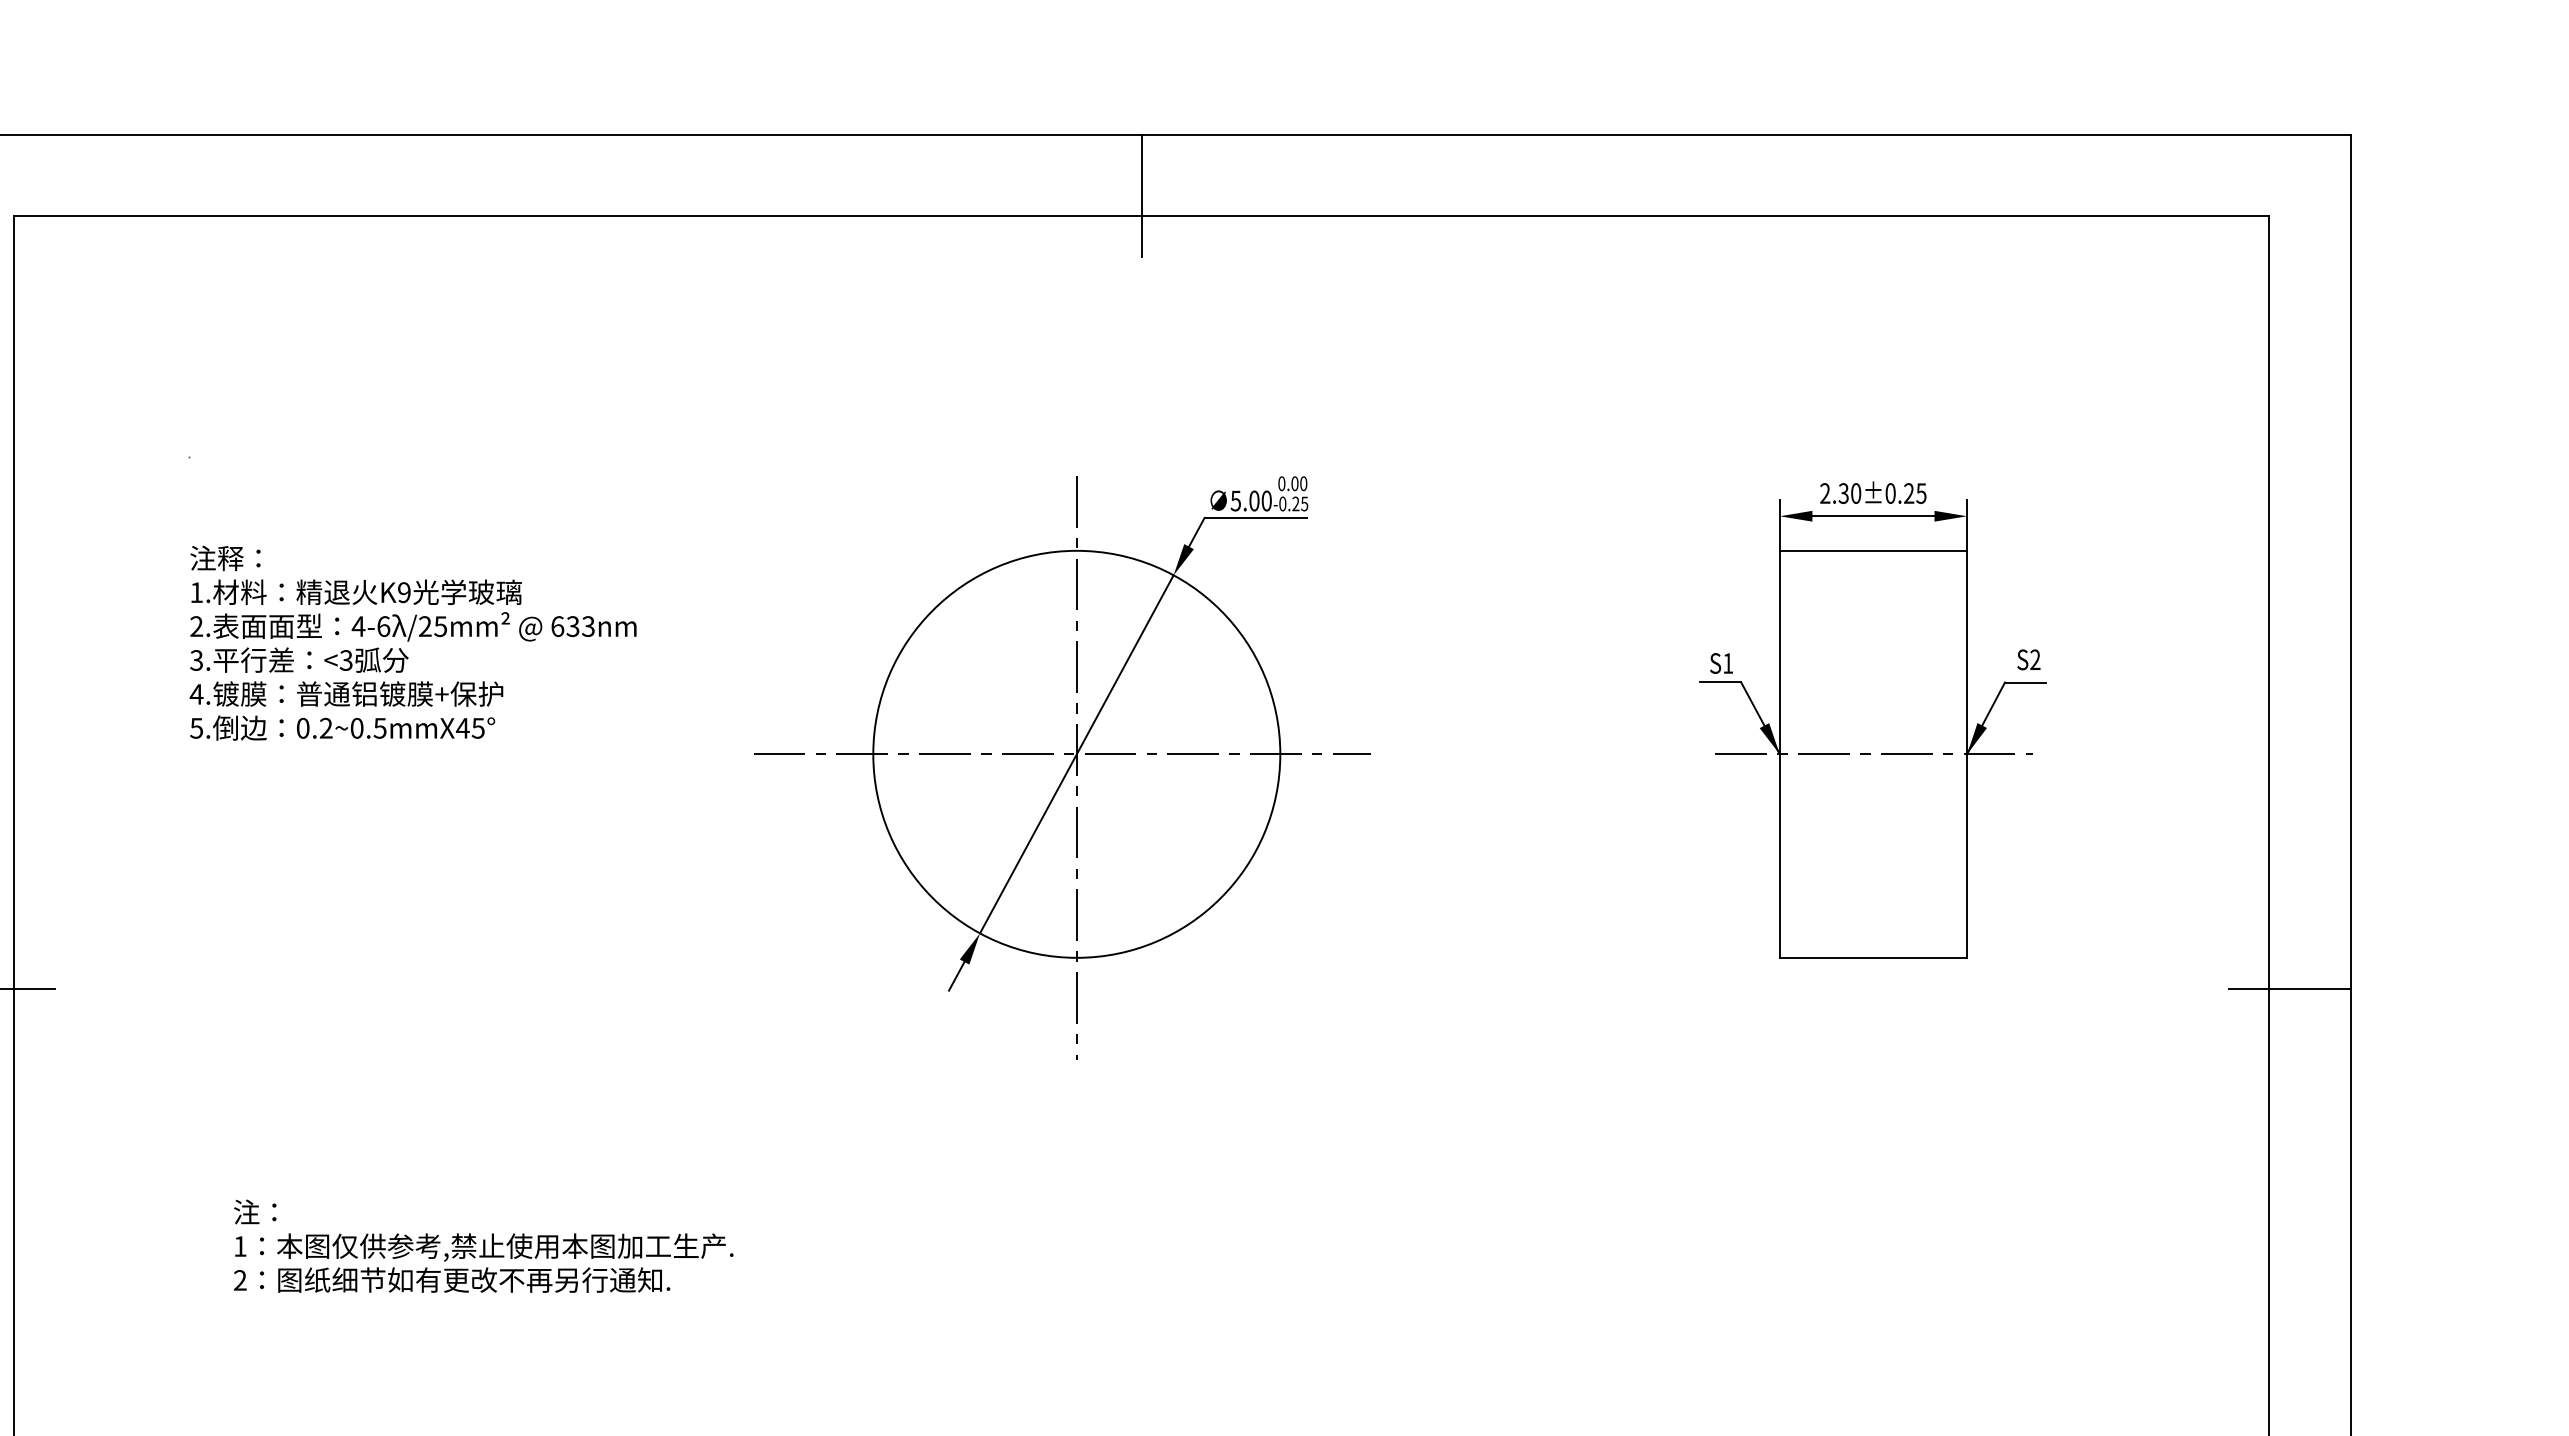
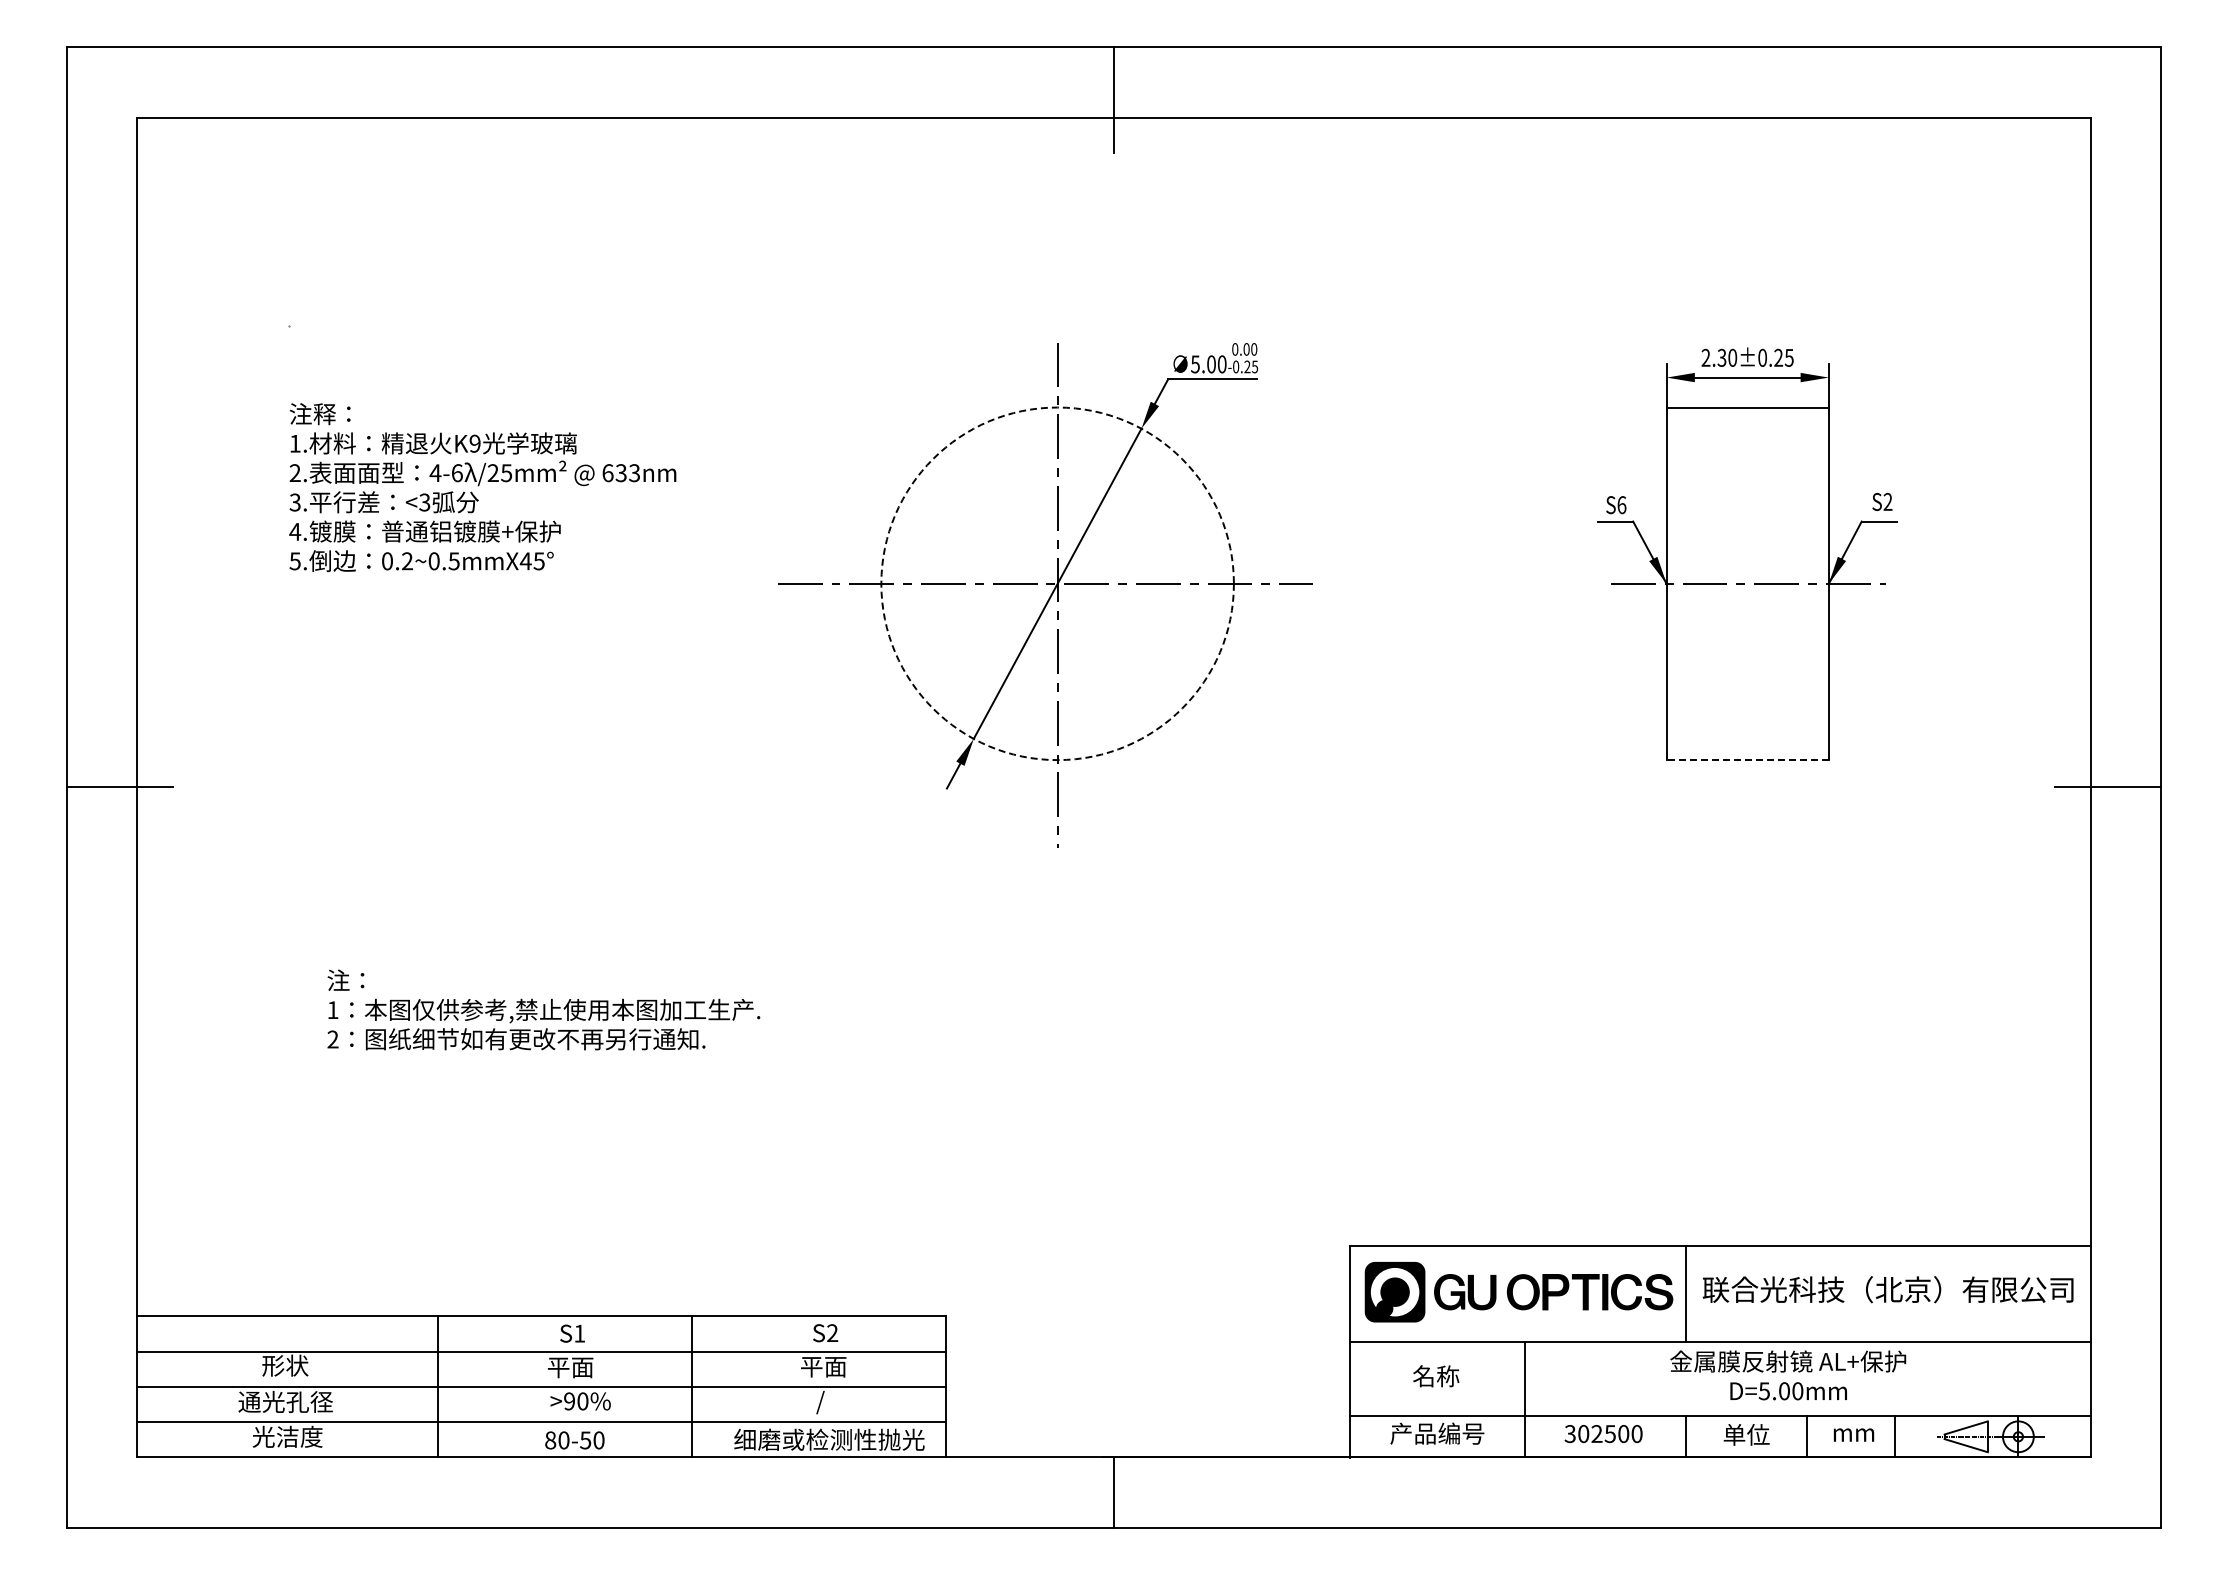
text: (1727, 663) -> (1621, 505), S1 -> S6
circle: (1076, 753) -> (1057, 583), solid -> dashed
line: (1873, 958) -> (1747, 760), solid -> dashed

